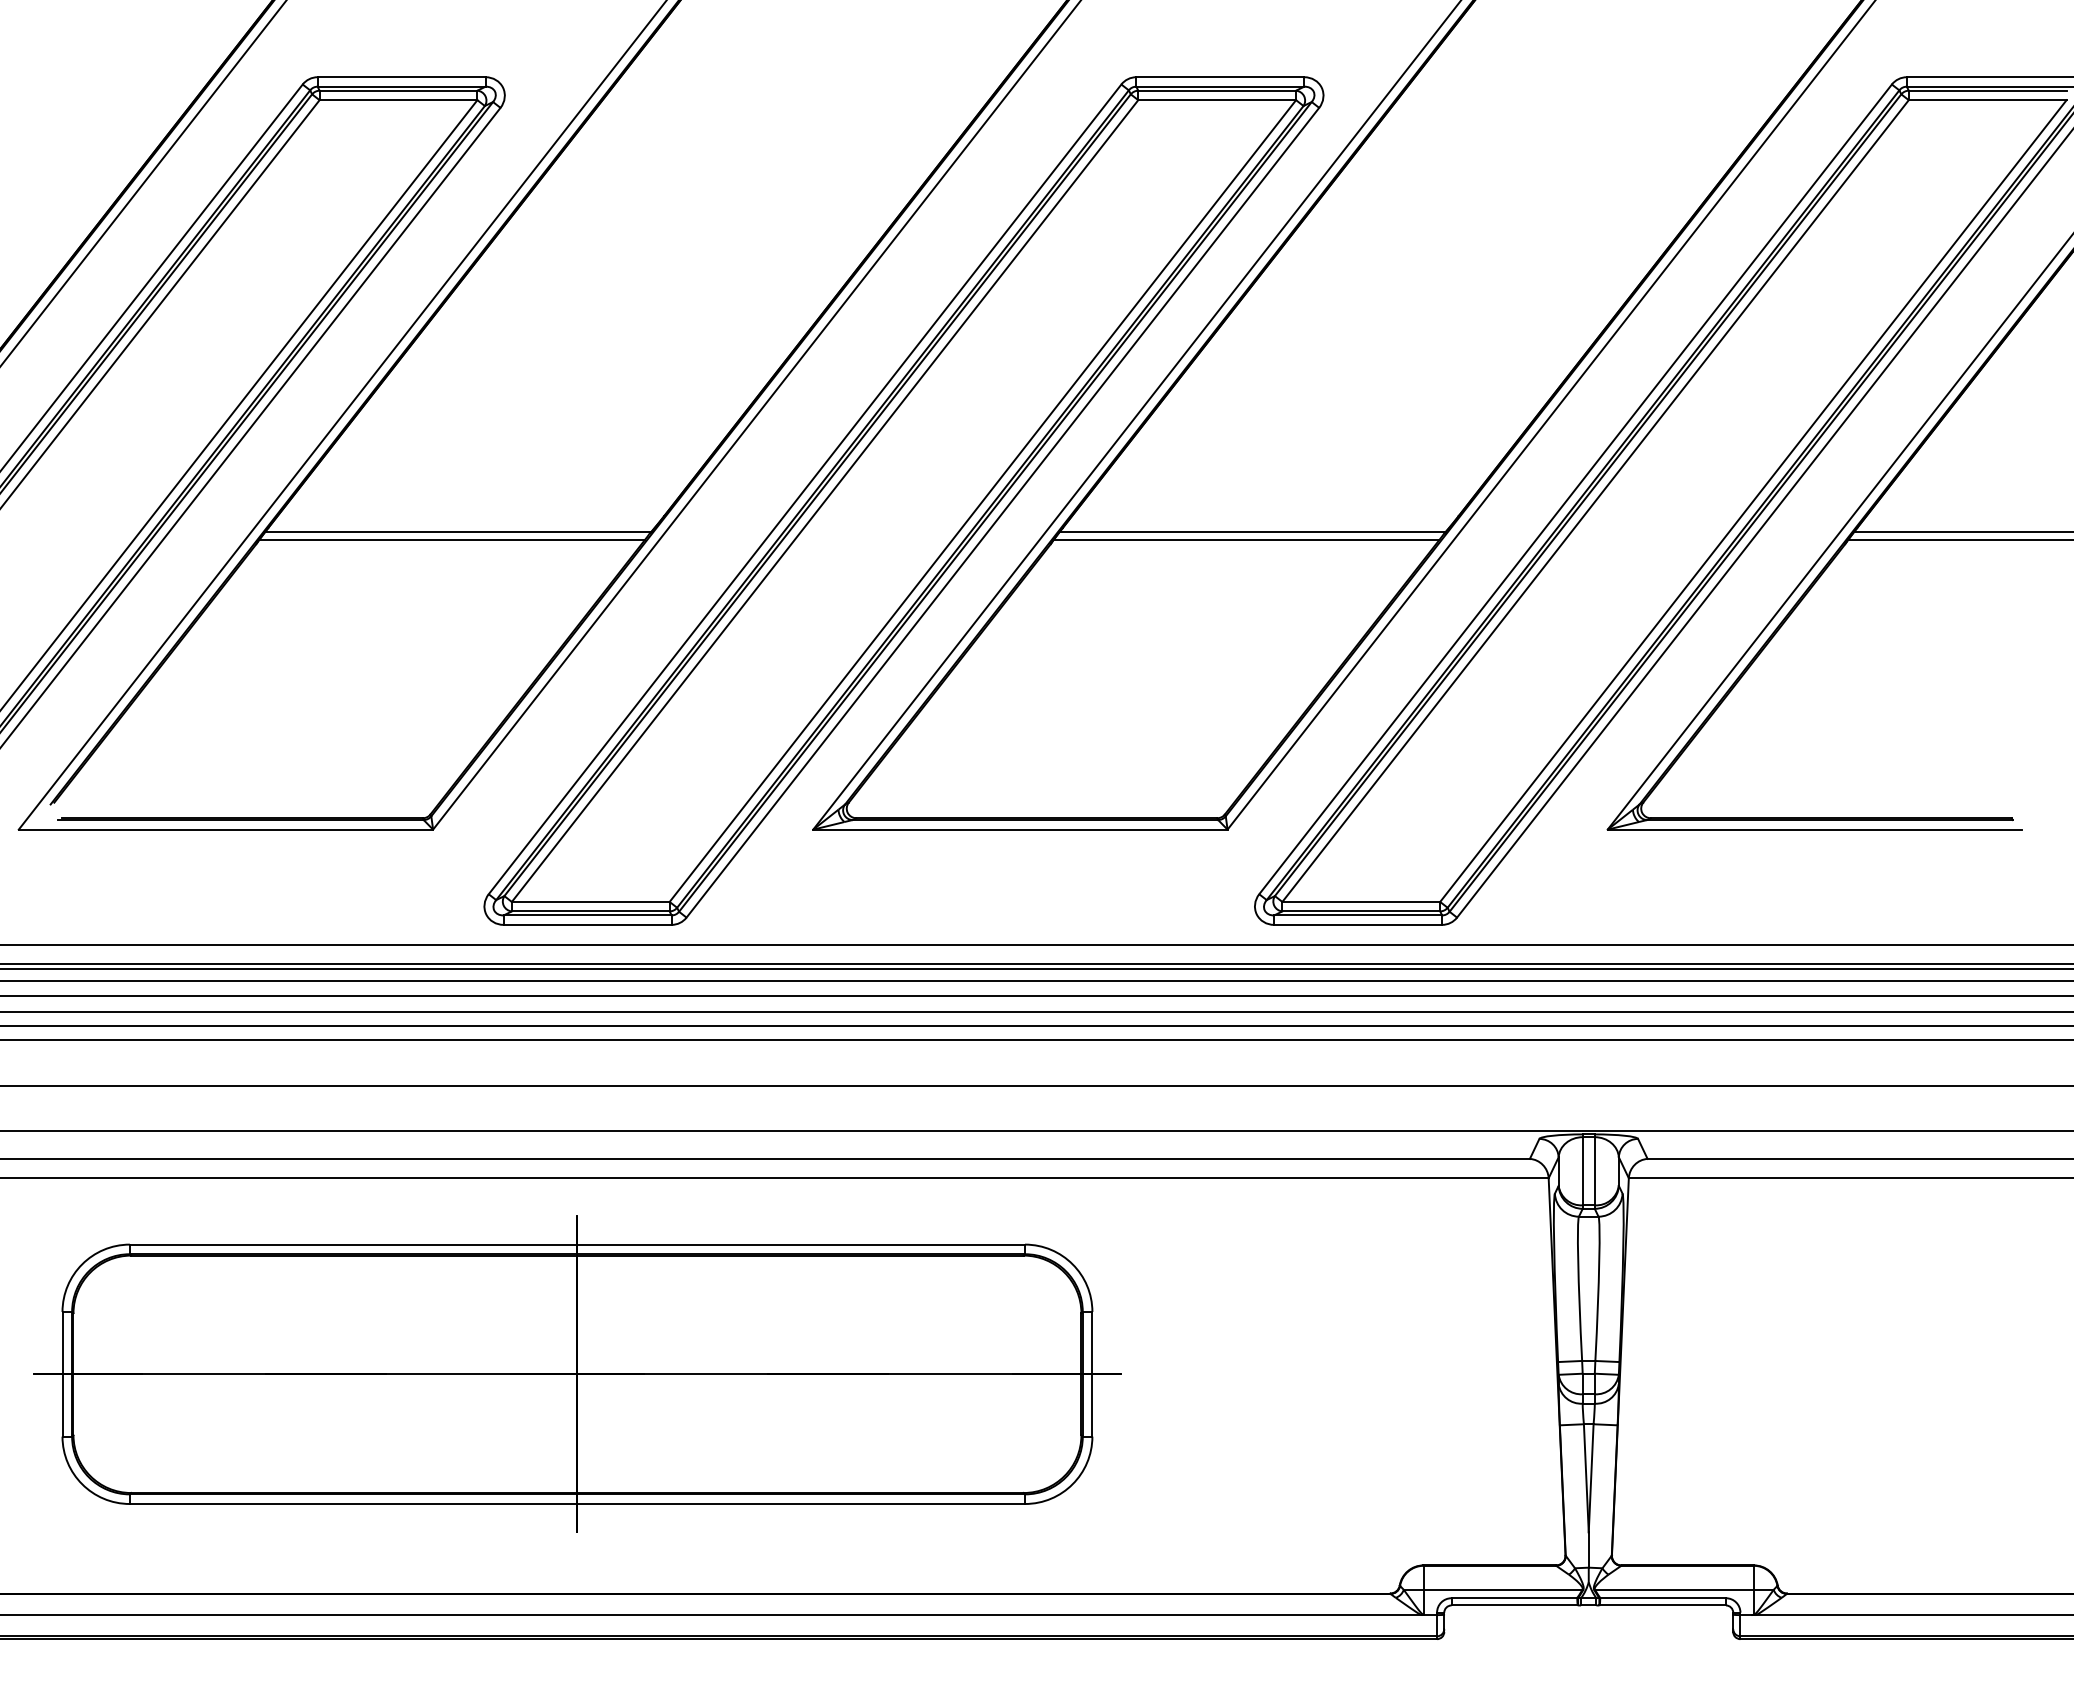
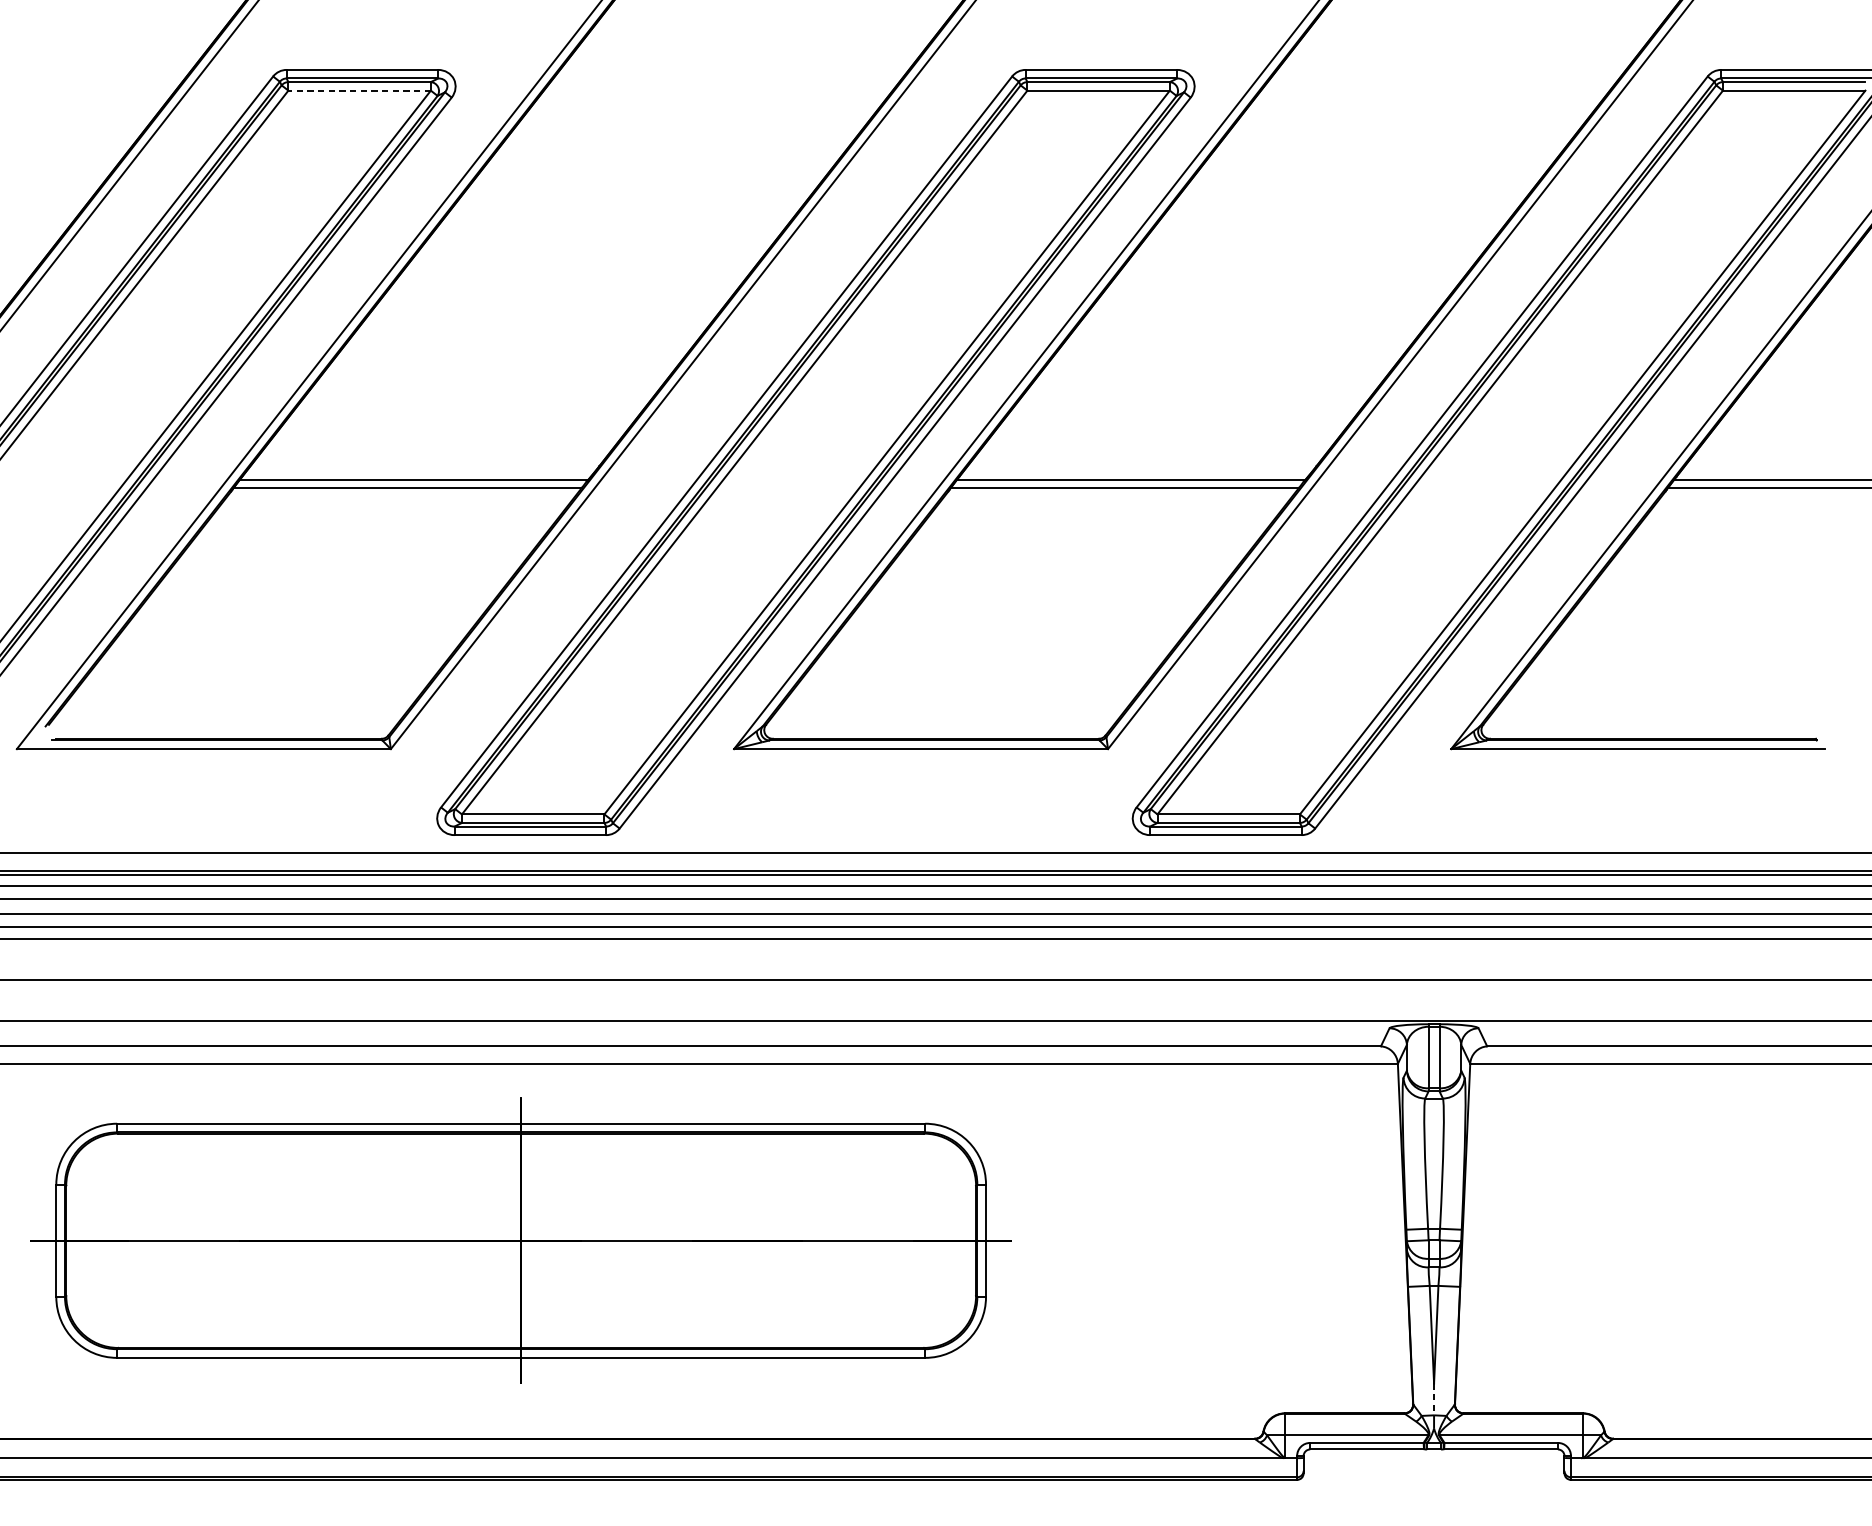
line: (398, 100) -> (359, 90), solid -> dashed
line: (1588, 1549) -> (1433, 1398), solid -> dashed

